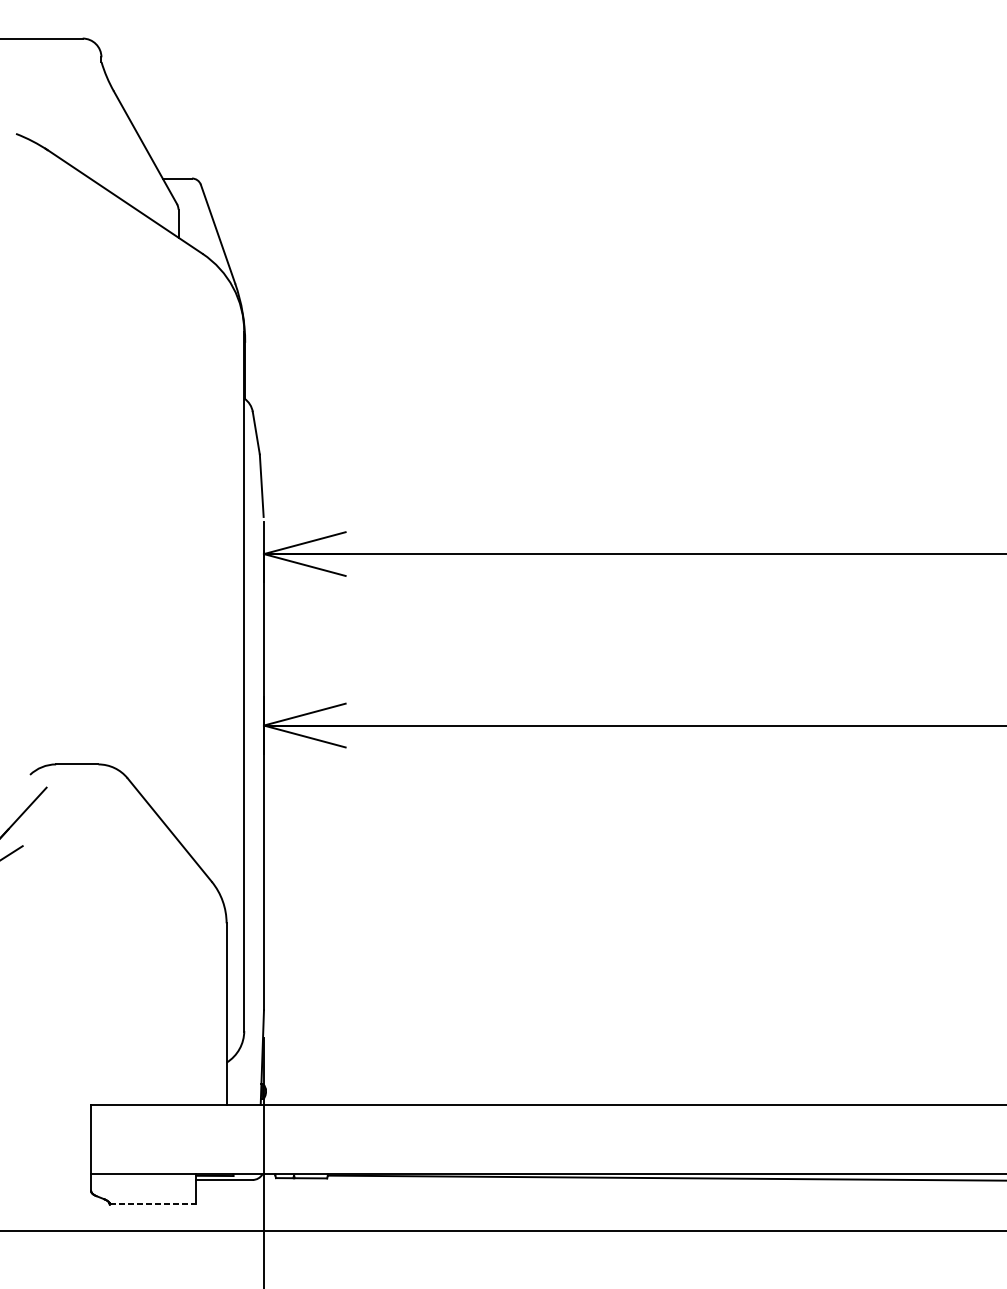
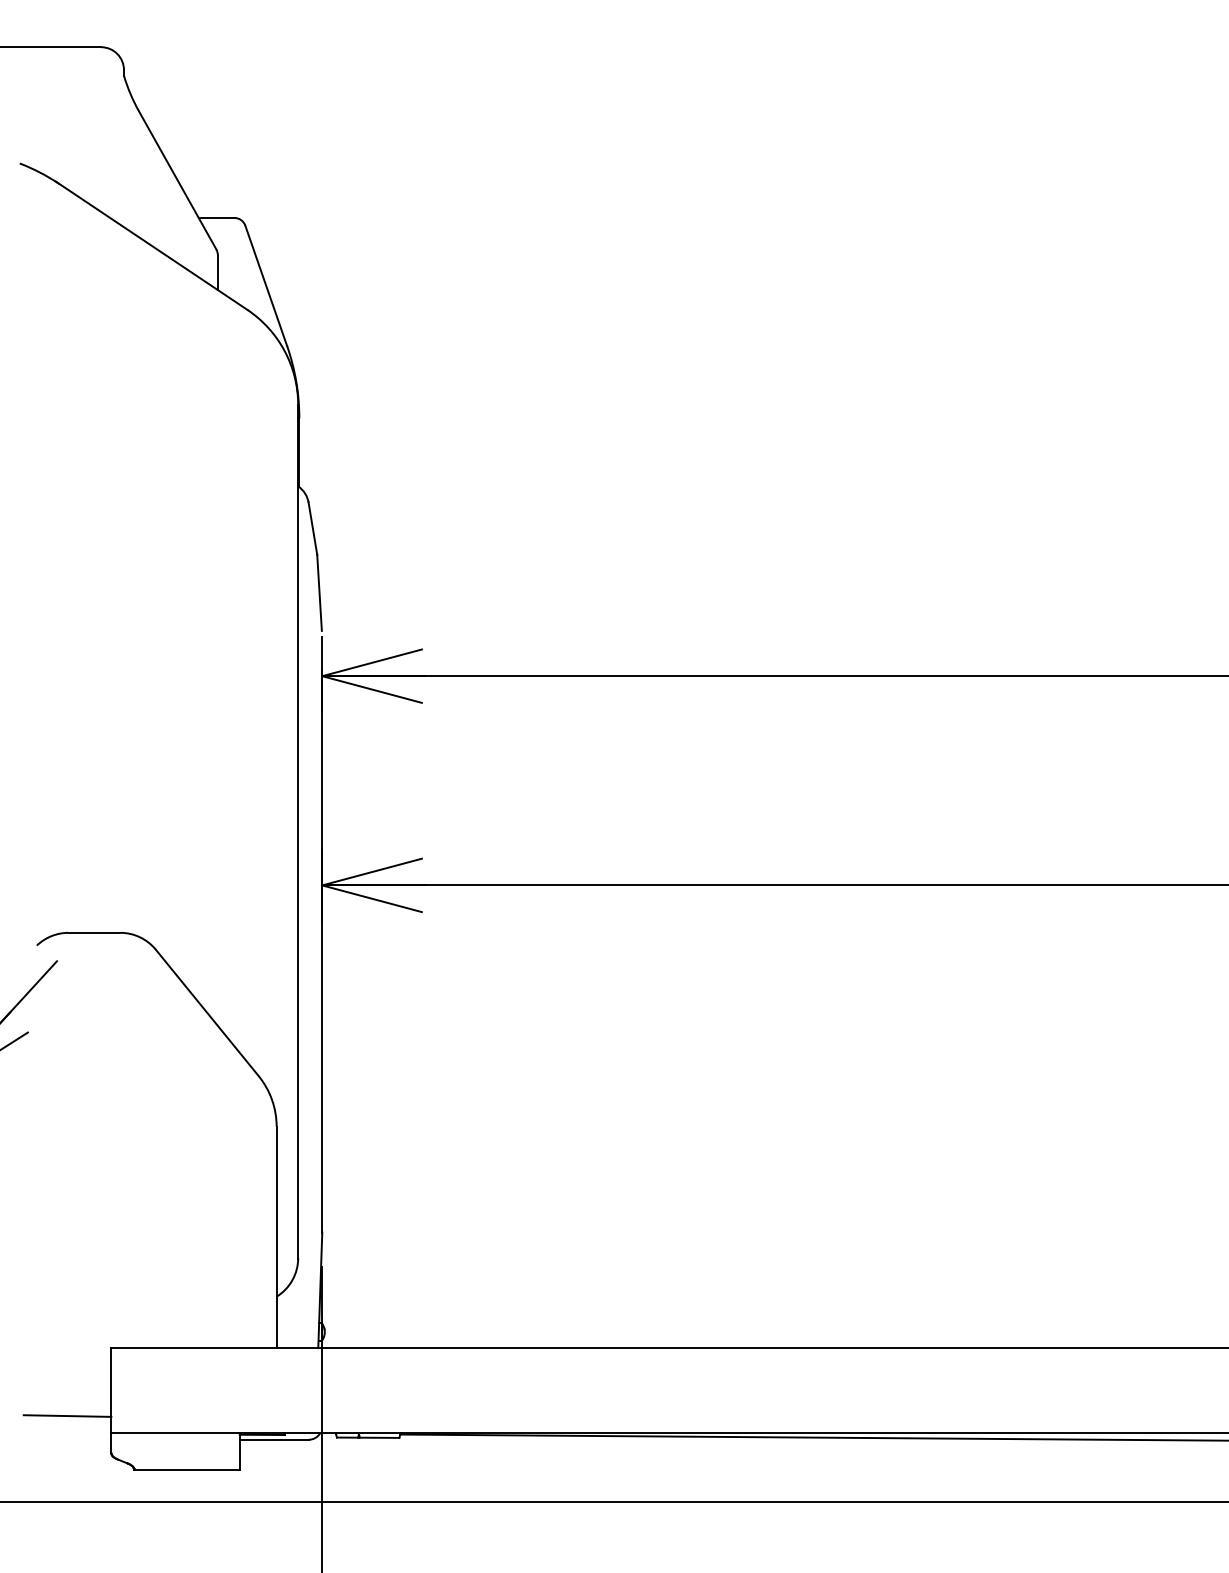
line: (55, 1160) -> (67, 1415), added
line: (153, 1204) -> (187, 1469), dashed -> solid

